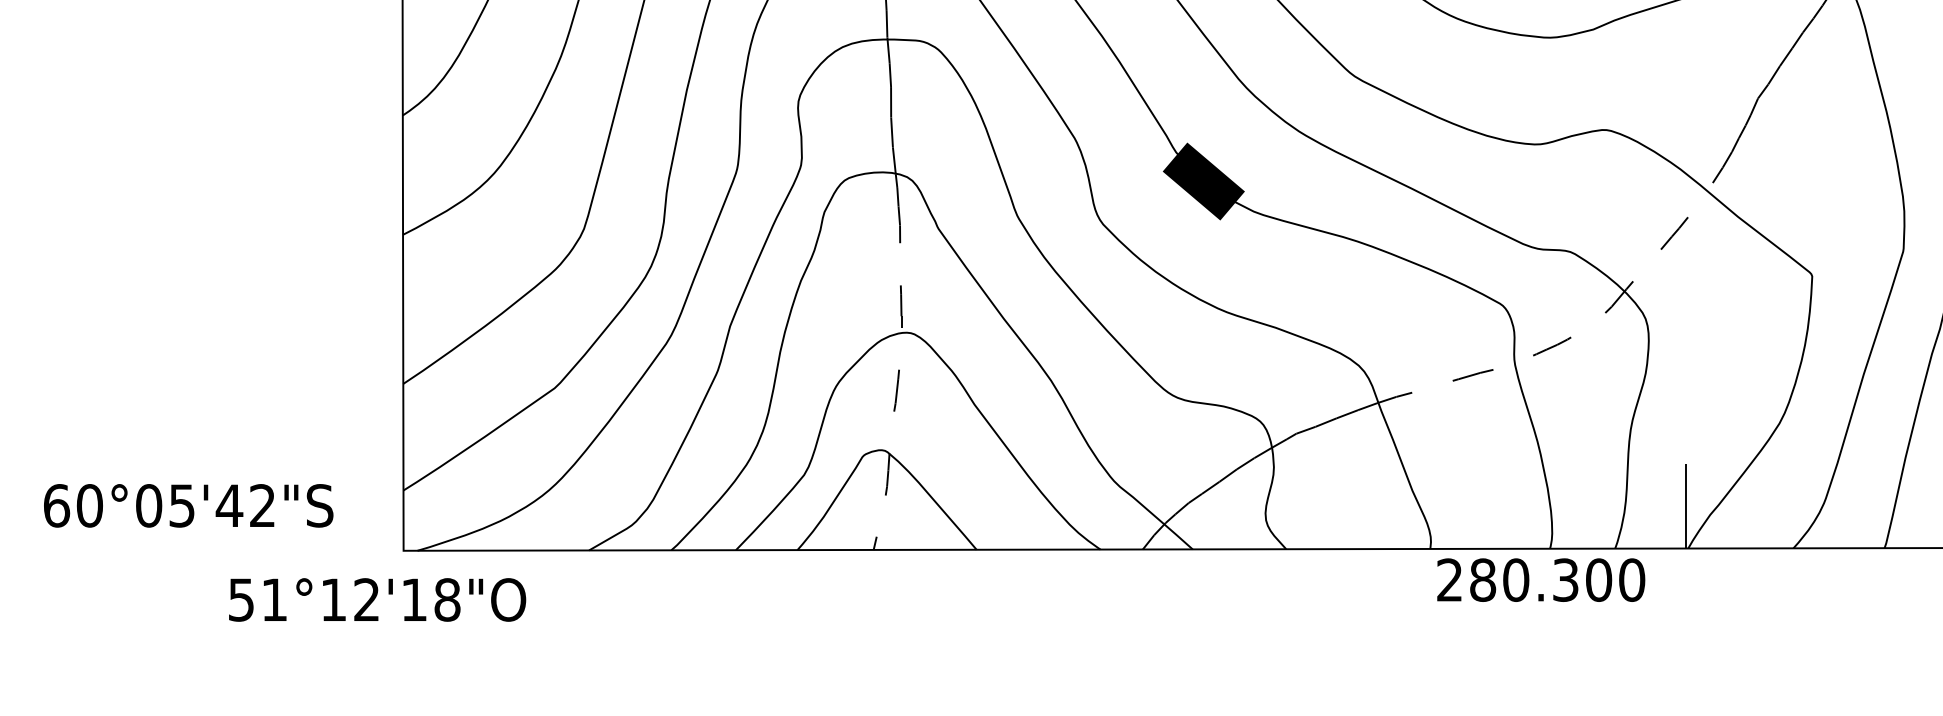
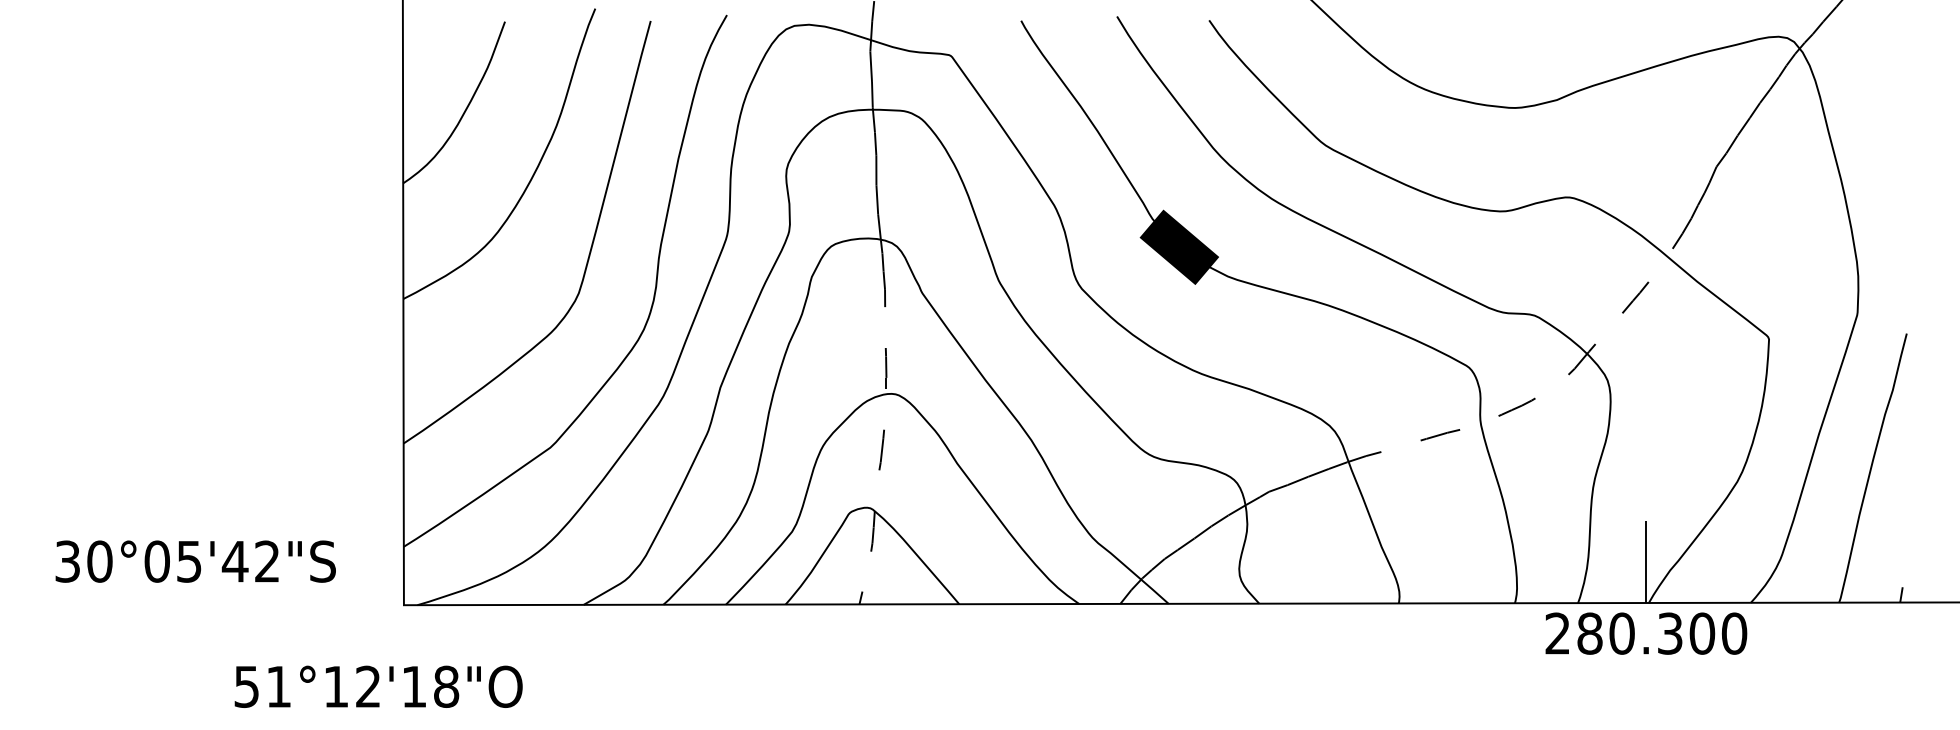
text: (56, 505) -> (67, 561), 60°05'42"S -> 30°05'42"S
text: (1541, 579) -> (1646, 633), moved
text: (377, 599) -> (378, 686), moved

